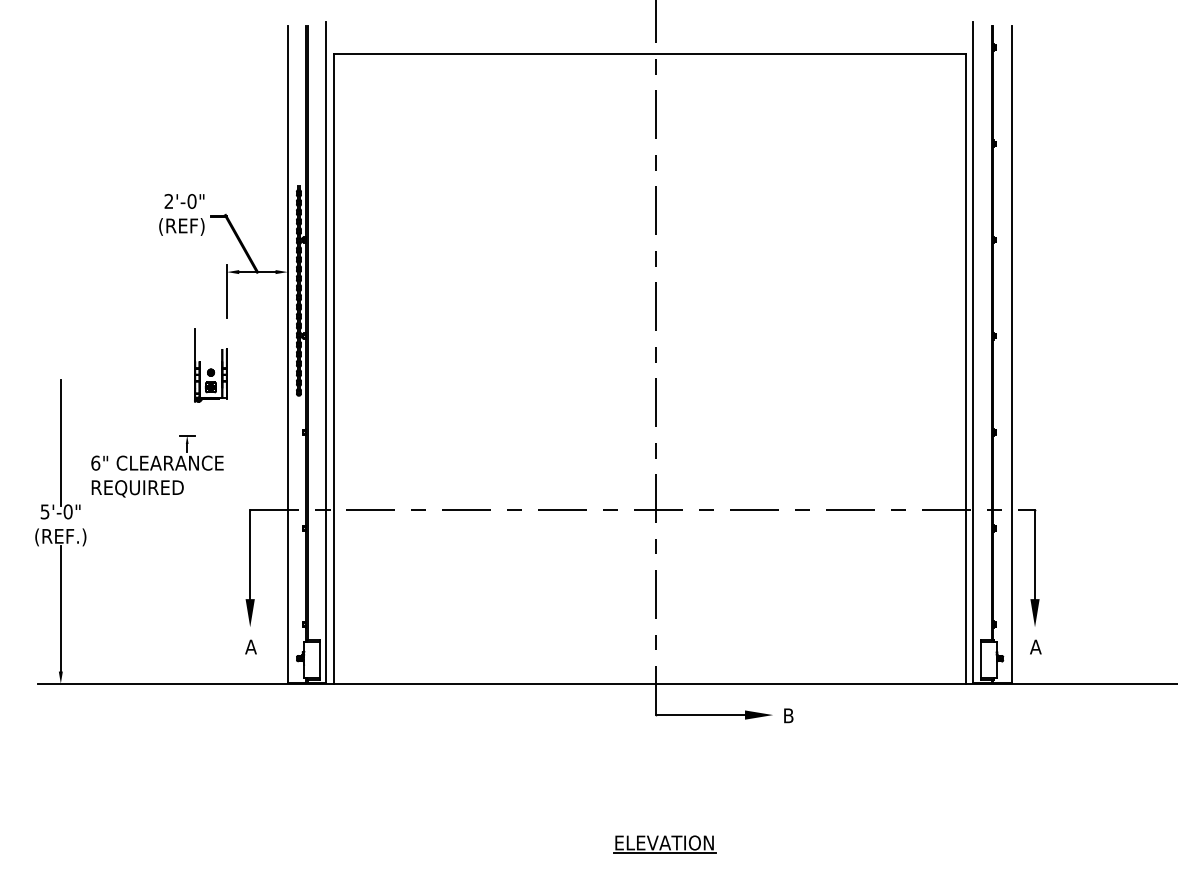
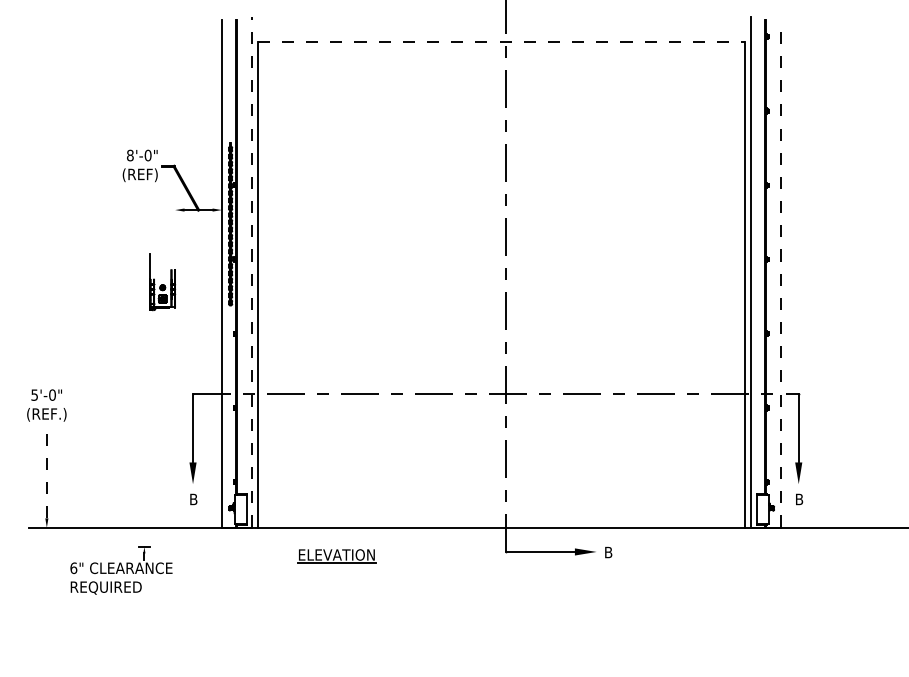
line: (650, 53) -> (501, 41), solid -> dashed
text: (168, 201) -> (129, 155), 2'-0" -> 8'-0"
line: (227, 291) -> (175, 225), removed
line: (326, 352) -> (251, 272), solid -> dashed
line: (1011, 354) -> (780, 273), solid -> dashed
line: (60, 442) -> (46, 341), removed
part: (157, 466) -> (121, 570), moved
line: (60, 608) -> (46, 469), solid -> dashed
text: (250, 646) -> (193, 499), A -> B
text: (1035, 646) -> (799, 499), A -> B
part: (664, 844) -> (336, 556), moved

